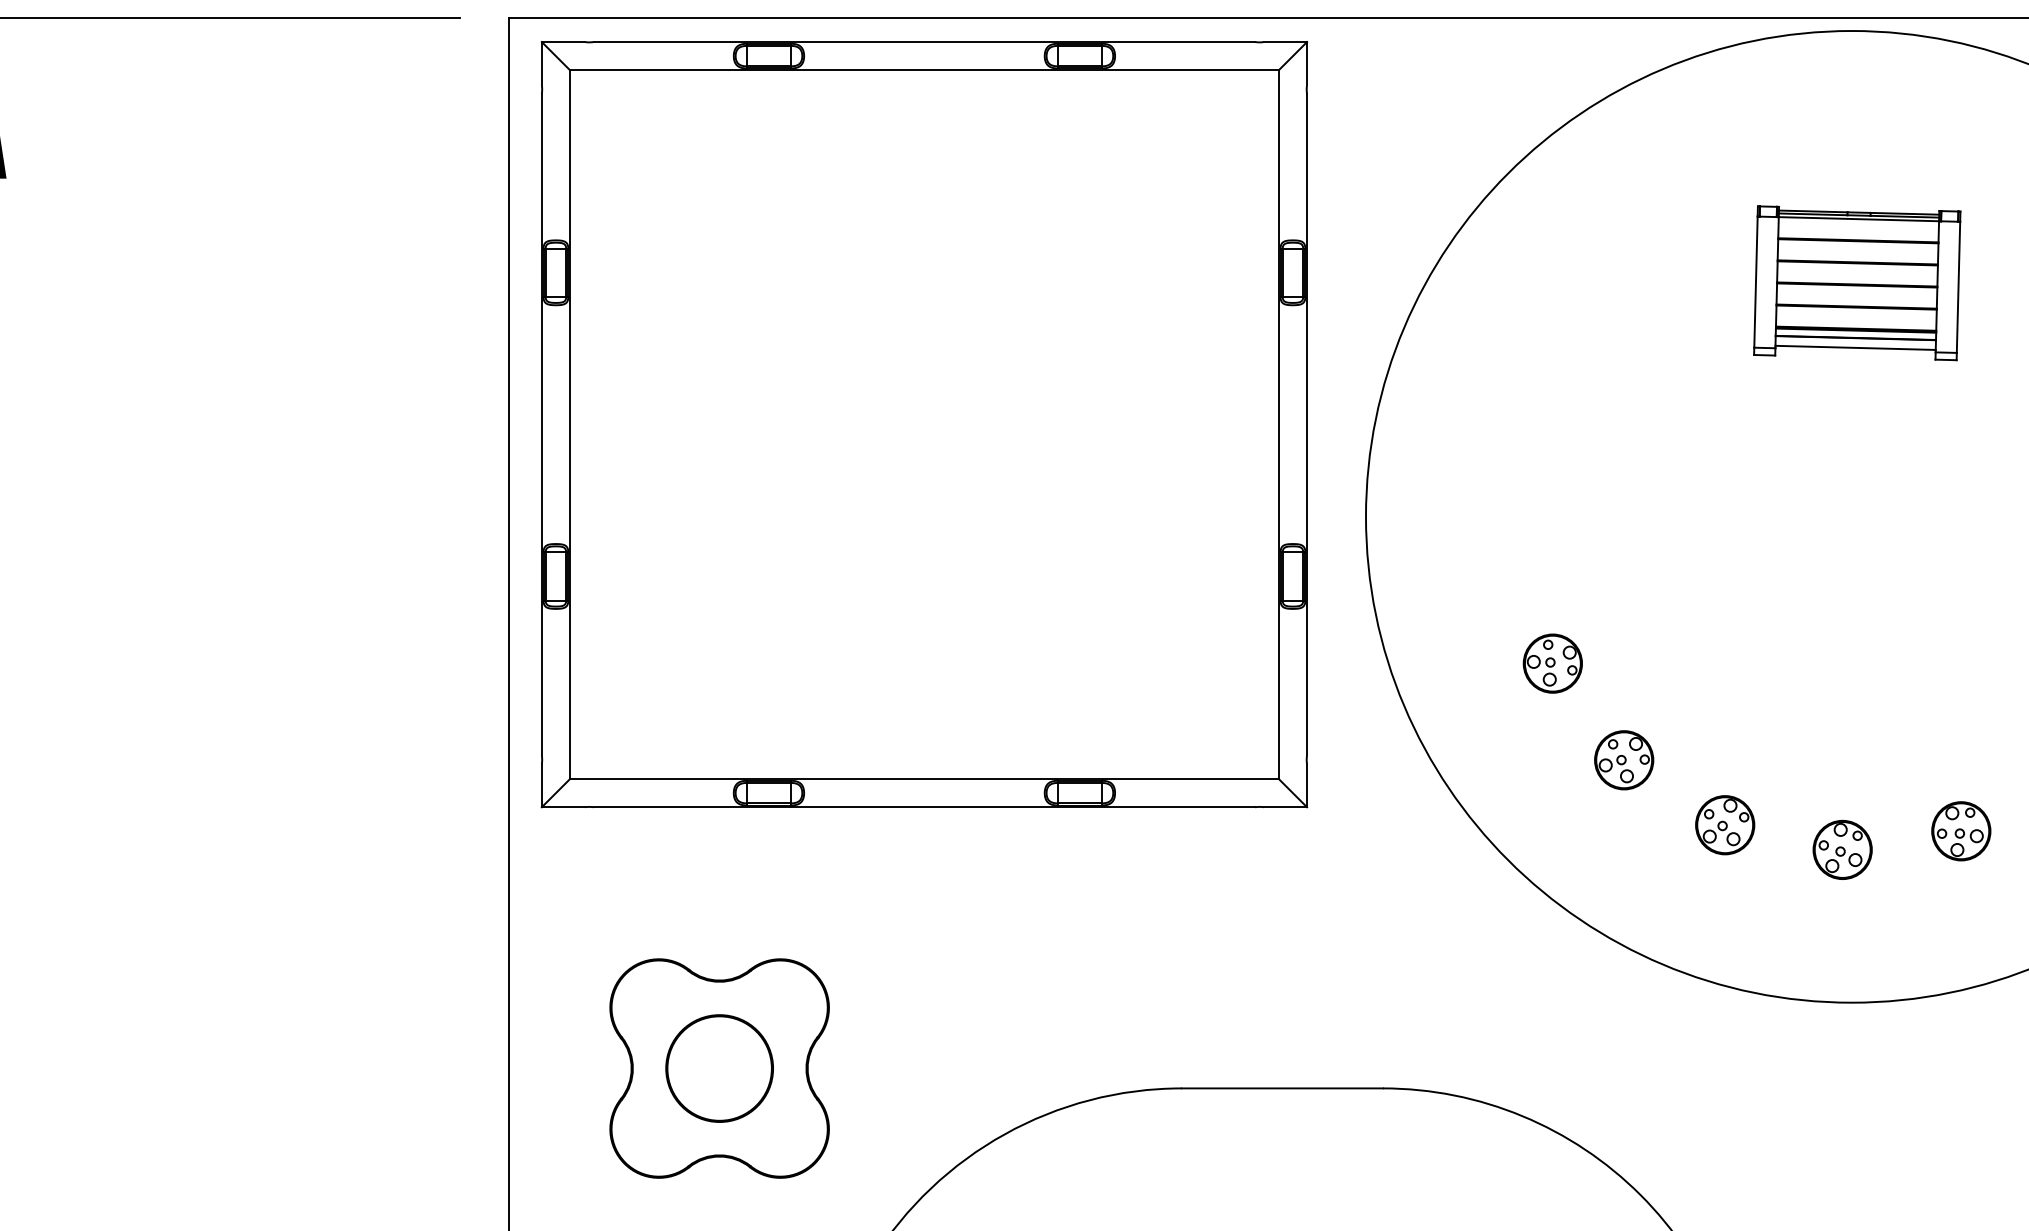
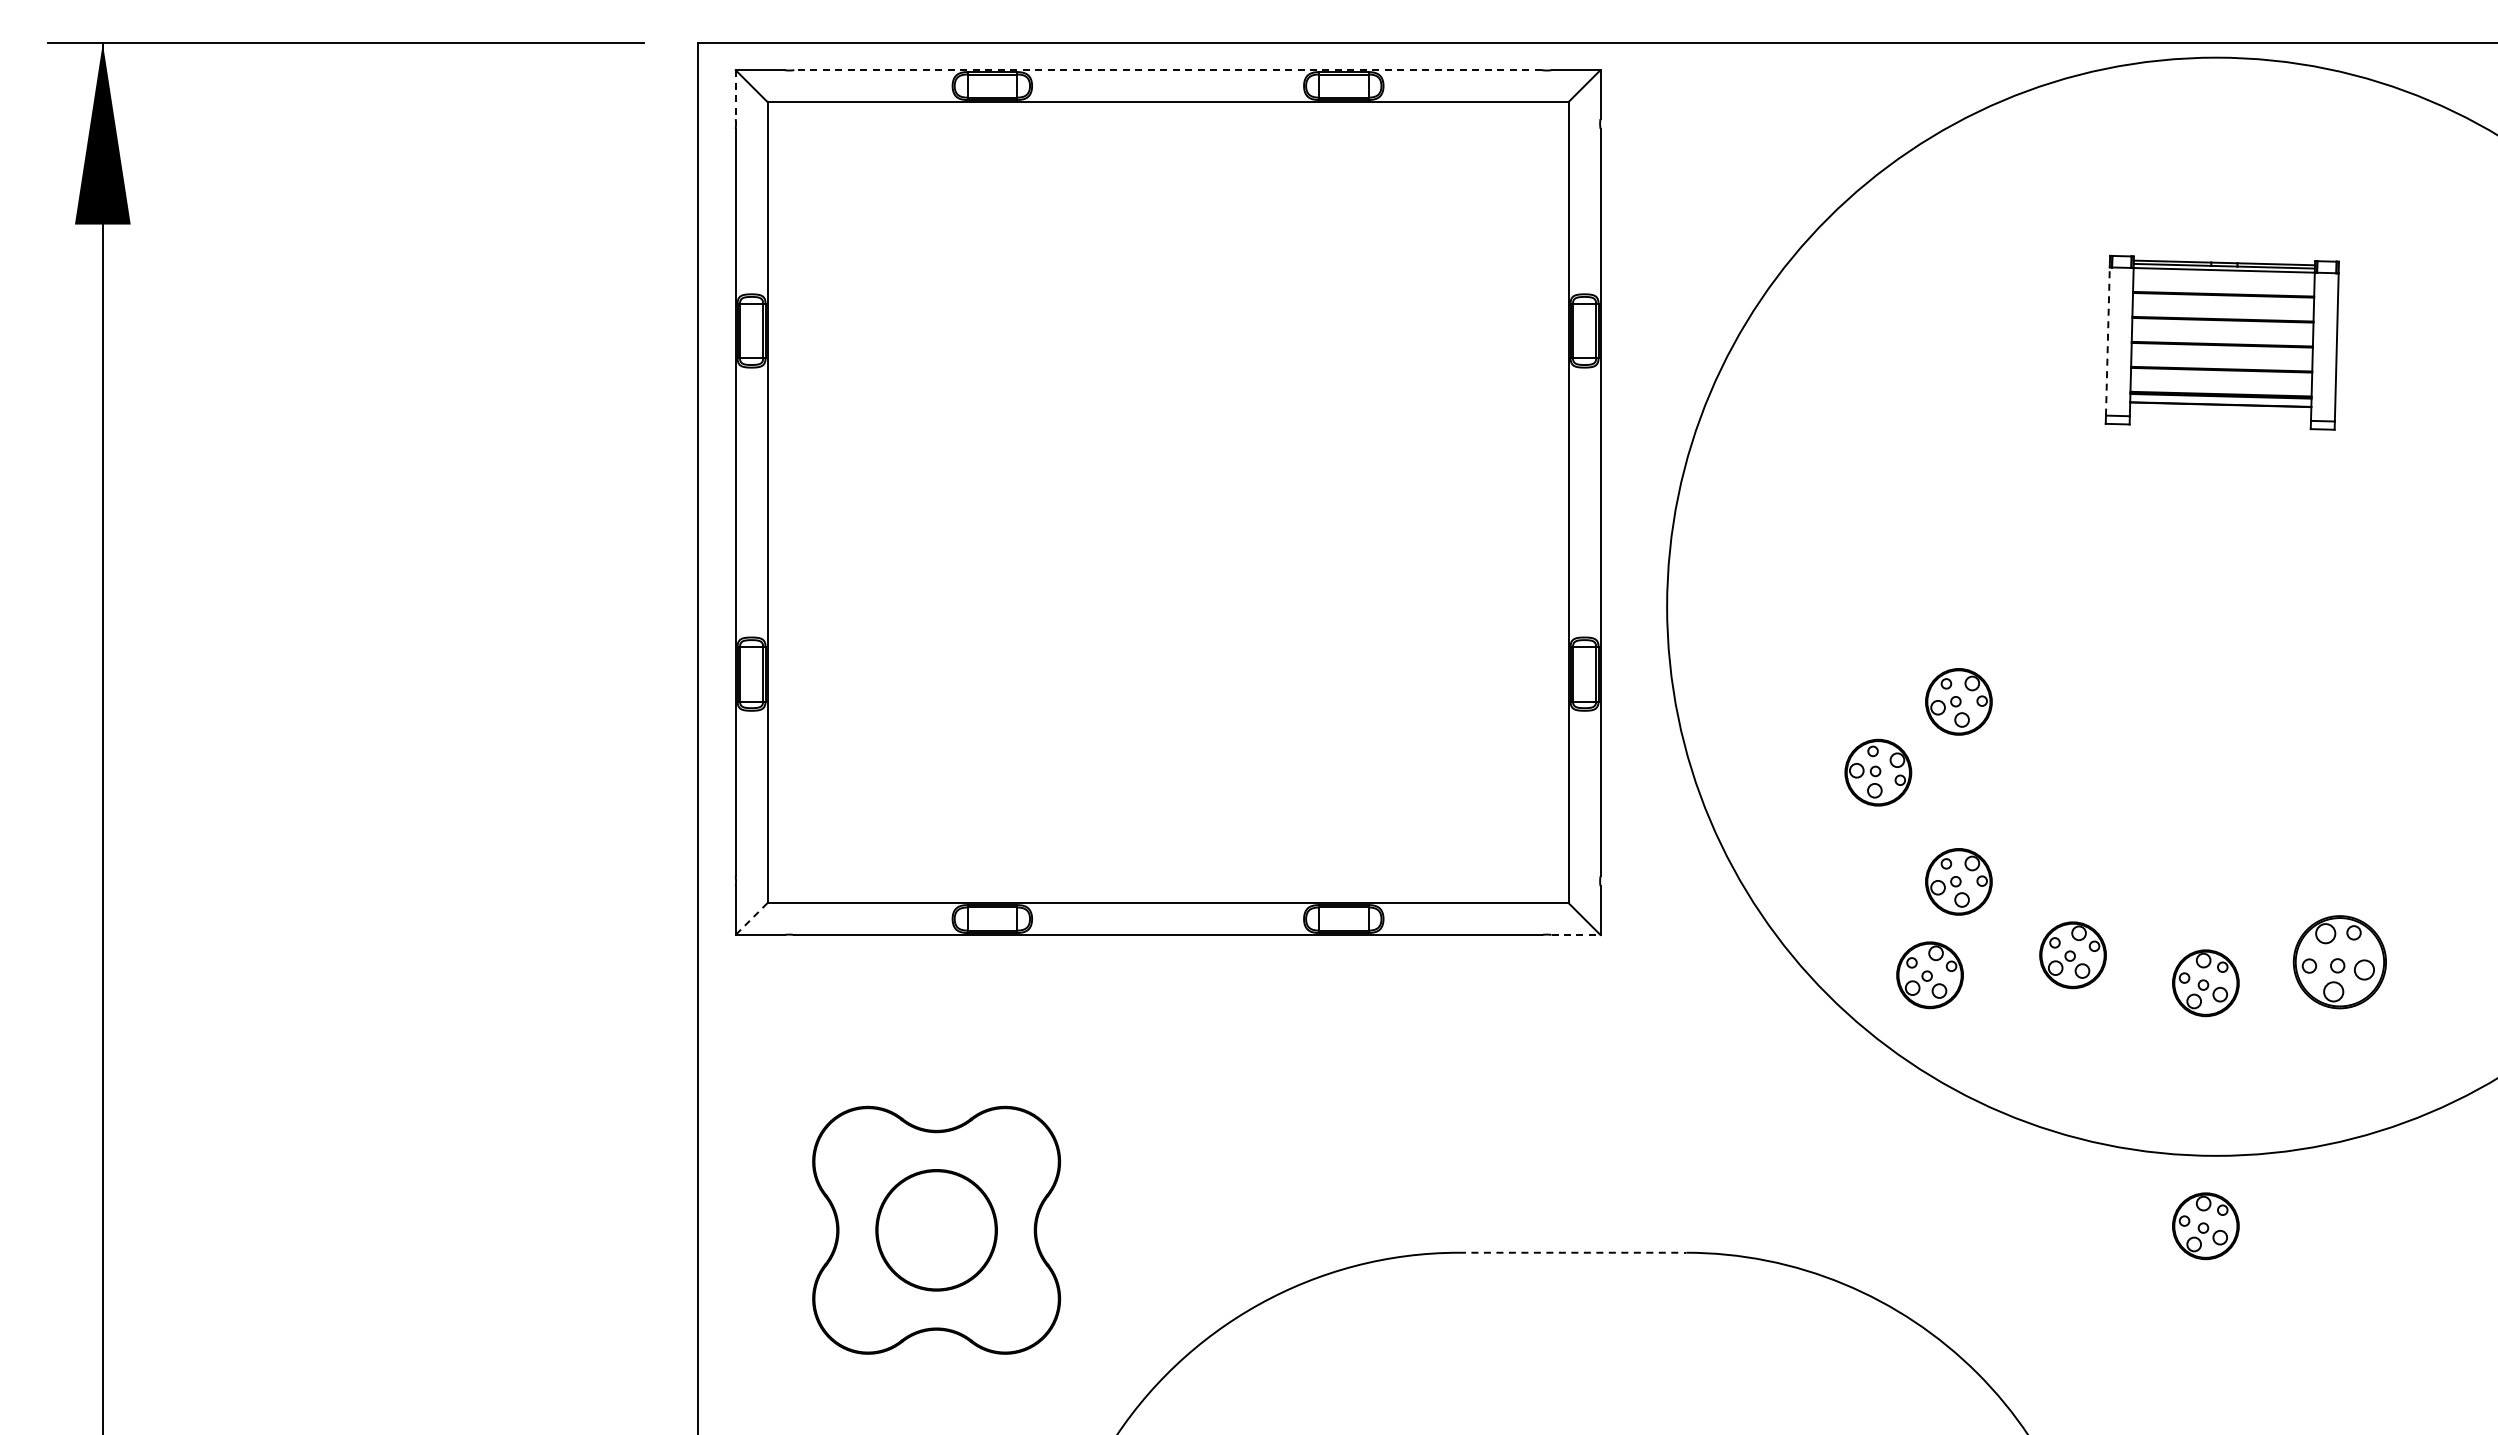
line: (924, 42) -> (1168, 70), solid -> dashed
line: (541, 64) -> (735, 95), solid -> dashed
line: (1755, 282) -> (2107, 341), solid -> dashed
line: (1855, 347) -> (2220, 415), removed
part: (1623, 600) -> (1958, 701), added
line: (555, 793) -> (751, 919), solid -> dashed
line: (1284, 806) -> (1575, 934), solid -> dashed
part: (1960, 830) -> (2339, 961), size x1.4
part: (1598, 843) -> (1929, 975), added
part: (1842, 1065) -> (2205, 1226), added
line: (1282, 1088) -> (1572, 1252), solid -> dashed

